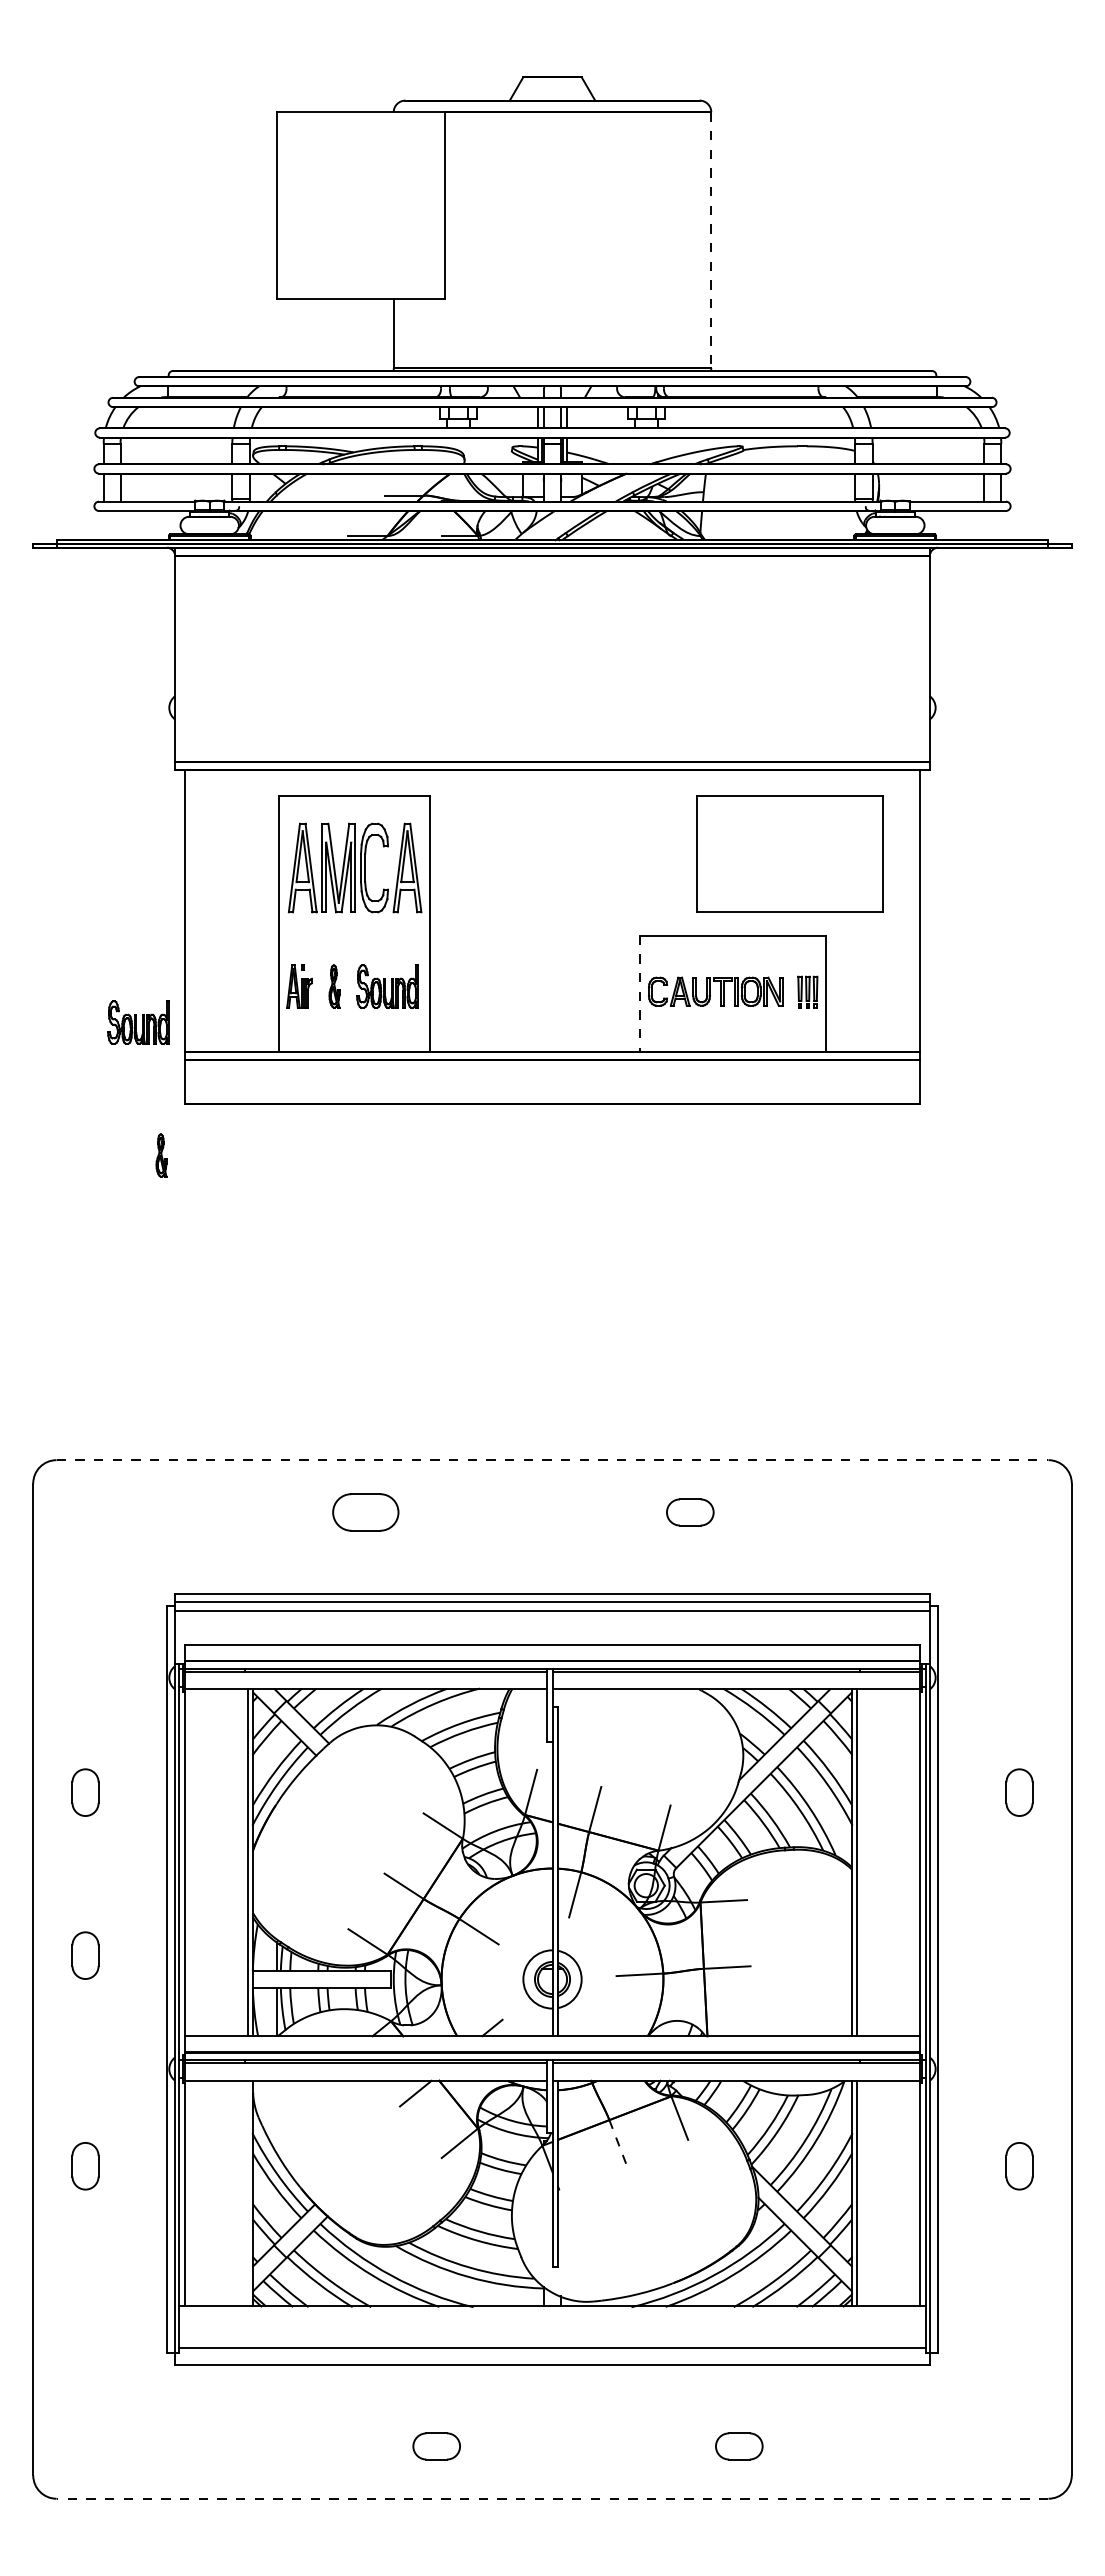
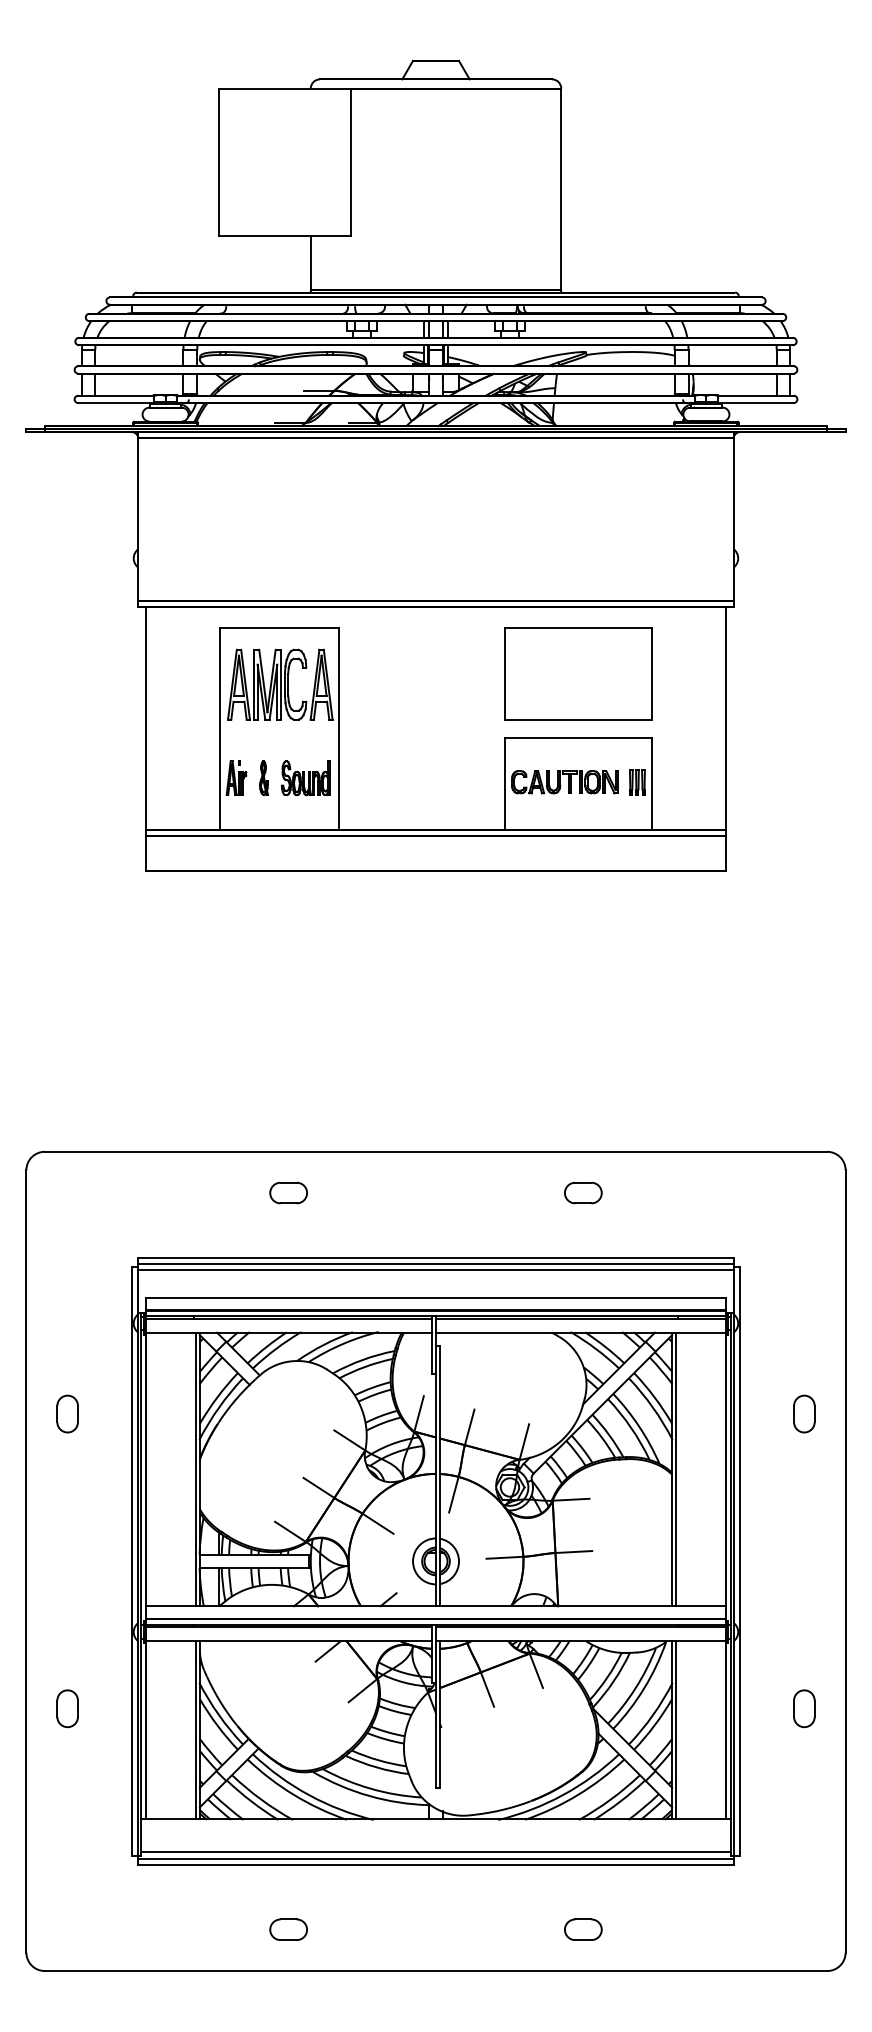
line: (711, 240) -> (561, 189), dashed -> solid
part: (789, 853) -> (577, 673), moved
line: (639, 994) -> (504, 784), dashed -> solid
part: (138, 1022) -> (109, 806), removed
part: (161, 1155) -> (127, 911), removed
line: (552, 1460) -> (436, 1152), dashed -> solid
part: (365, 1512) -> (288, 1193), size x0.71
part: (690, 1512) -> (583, 1193), moved
part: (85, 1955) -> (67, 1542), removed
line: (617, 2142) -> (487, 1690), dashed -> solid
line: (247, 2193) -> (195, 1730), added
line: (552, 2356) -> (436, 1858), added
part: (436, 2446) -> (288, 1929), moved
line: (552, 2498) -> (436, 1970), dashed -> solid

